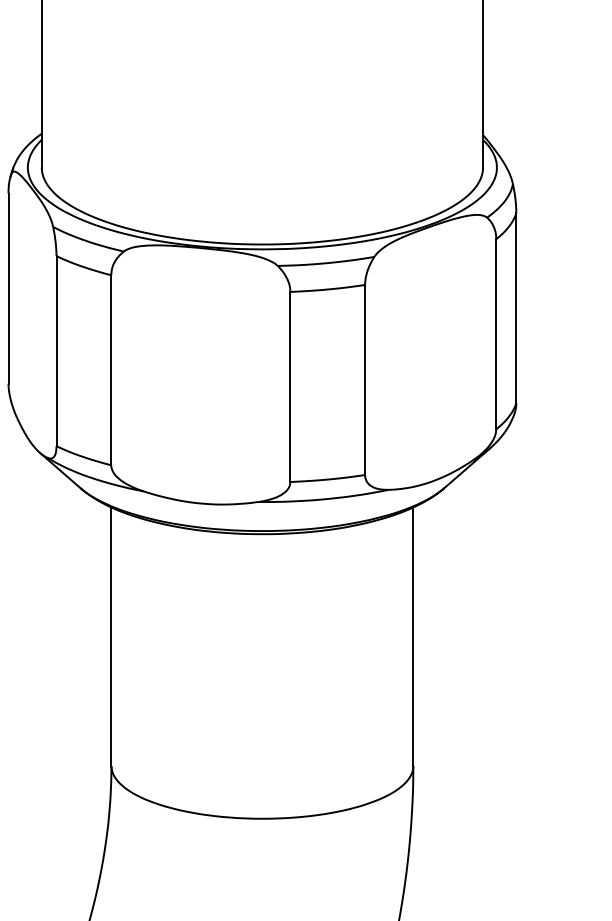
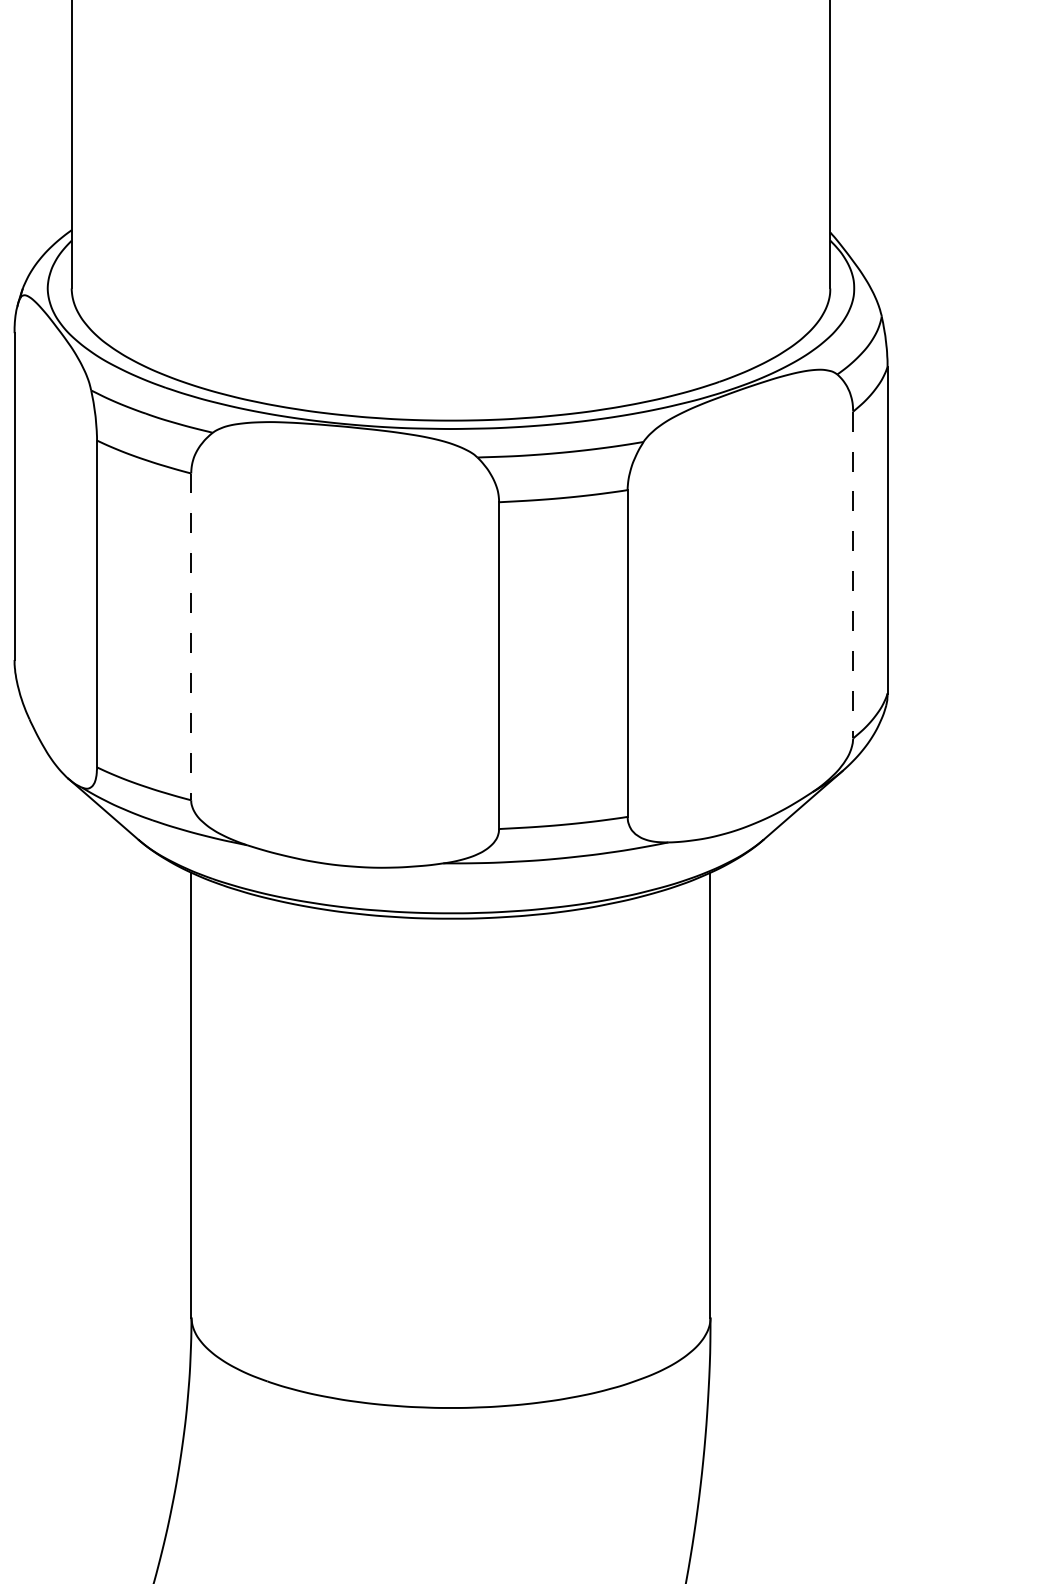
line: (496, 334) -> (853, 575), solid -> dashed
line: (111, 370) -> (191, 637), solid -> dashed

